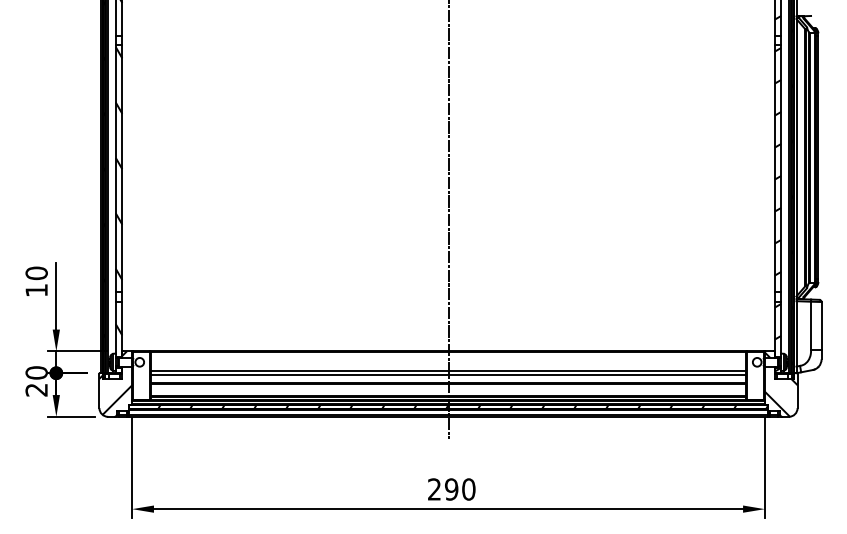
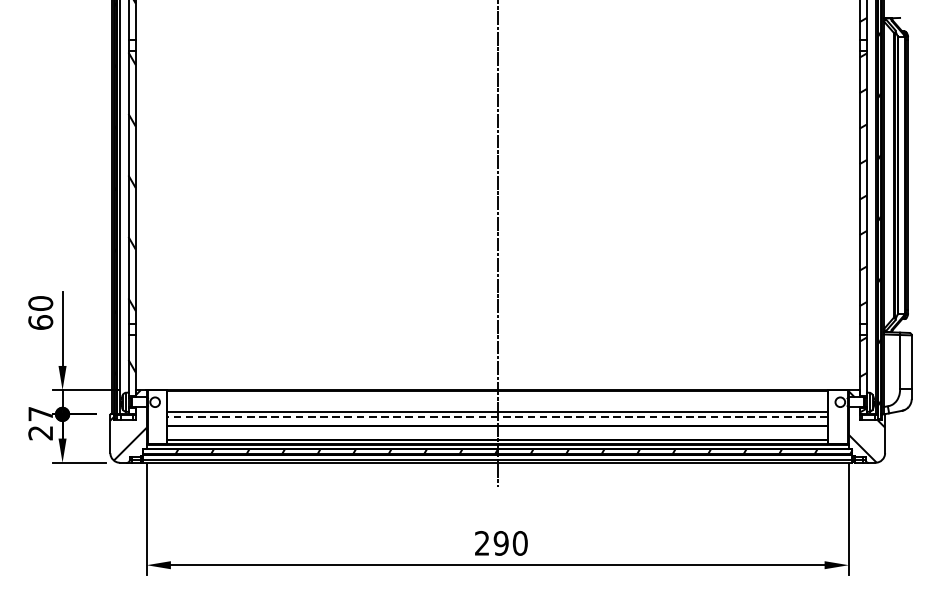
text: (36, 290) -> (40, 322), 10 -> 60
text: (36, 372) -> (40, 413), 20 -> 27
line: (448, 375) -> (497, 416), solid -> dashed

